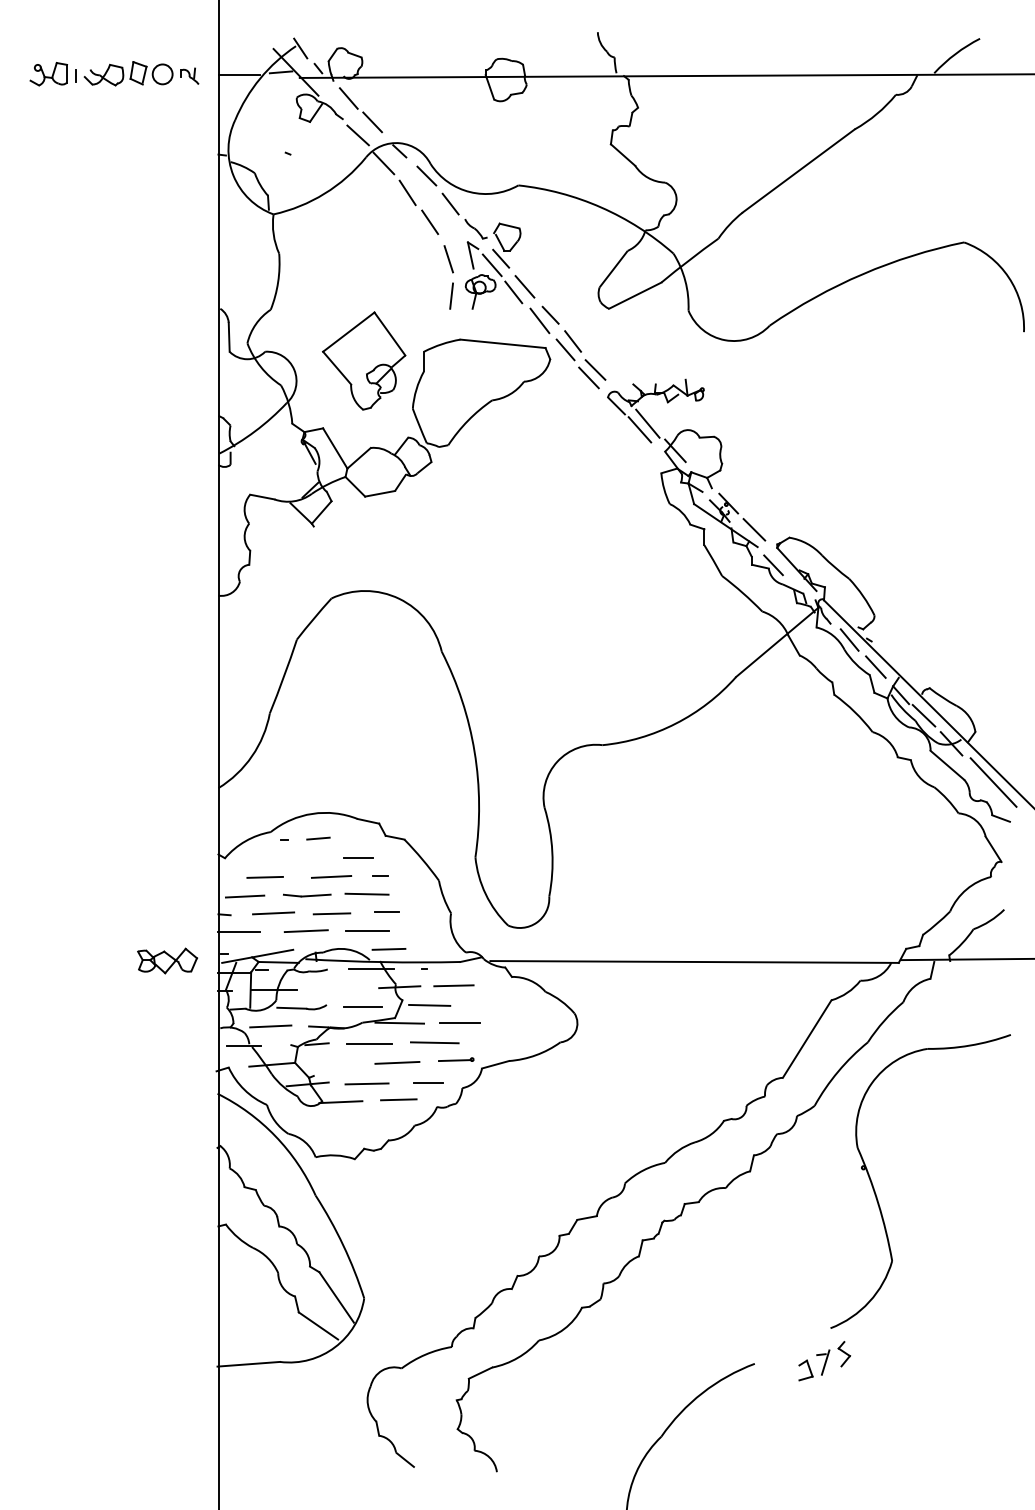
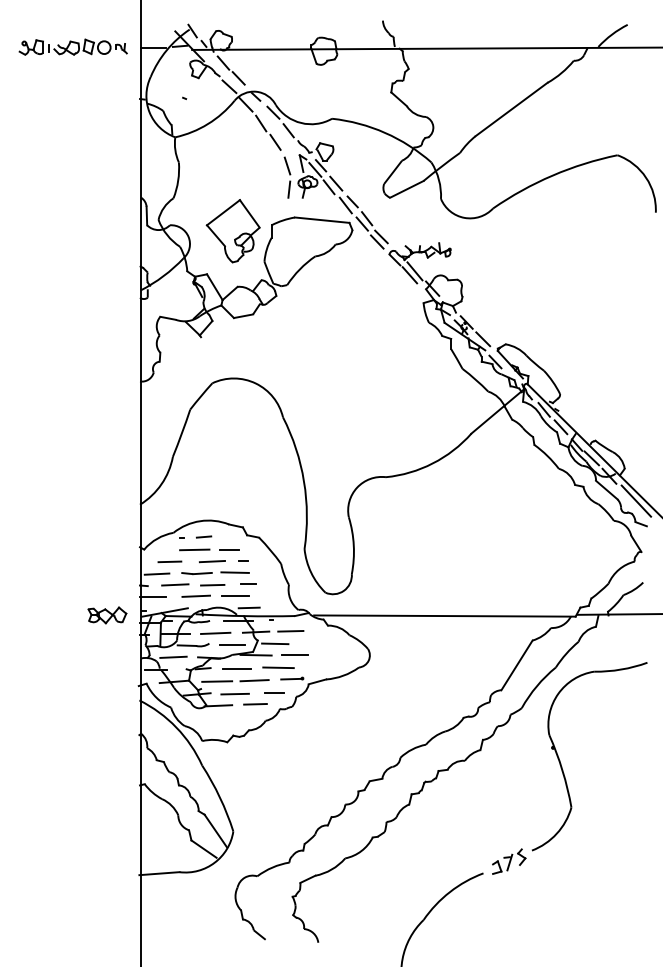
line: (303, 858) -> (194, 549), added
line: (336, 987) -> (215, 632), added
line: (339, 1064) -> (217, 681), added
part: (825, 1360) -> (509, 861), moved

